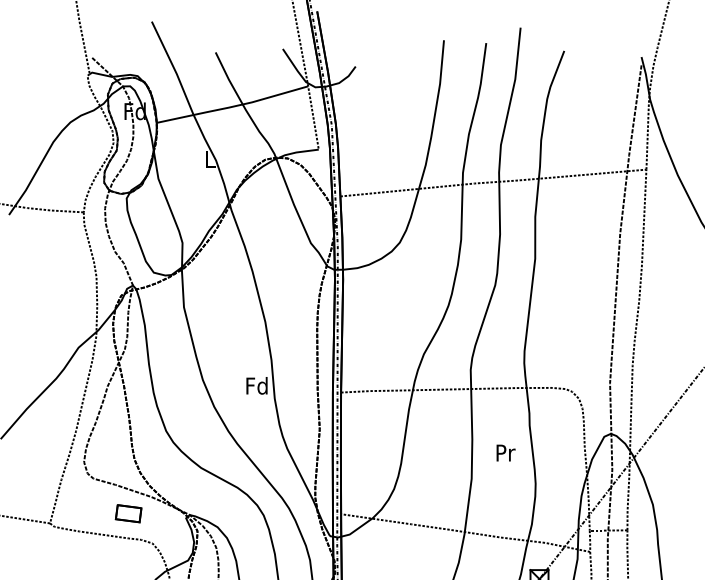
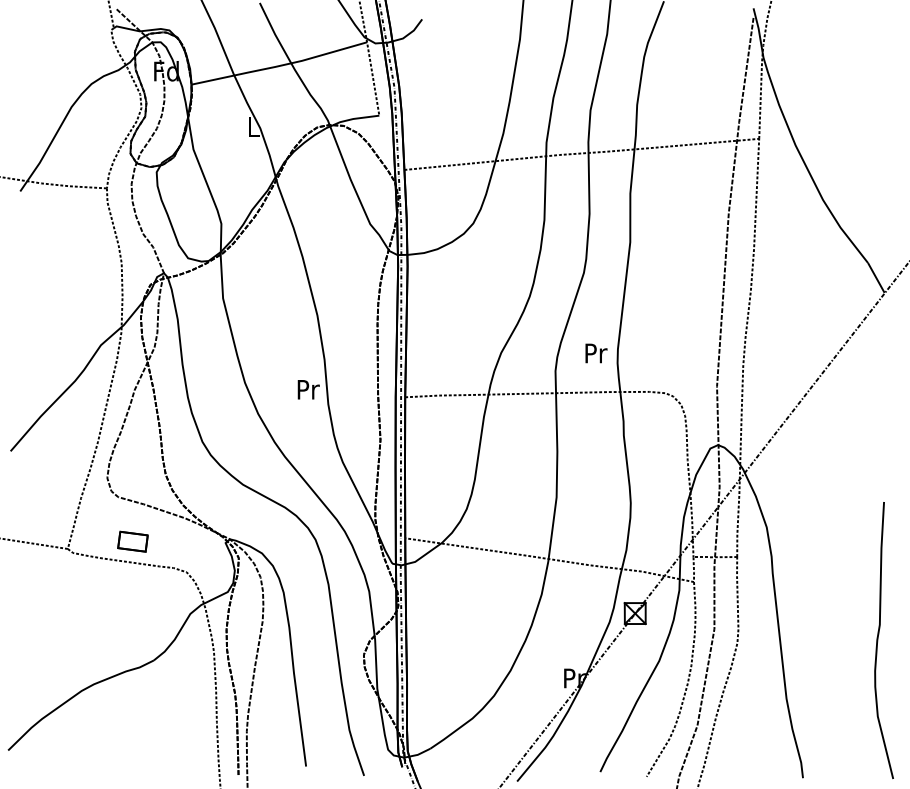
text: (256, 385) -> (307, 389), Fd -> Pr
text: (506, 453) -> (596, 353), moved
part: (128, 513) -> (132, 541), moved

